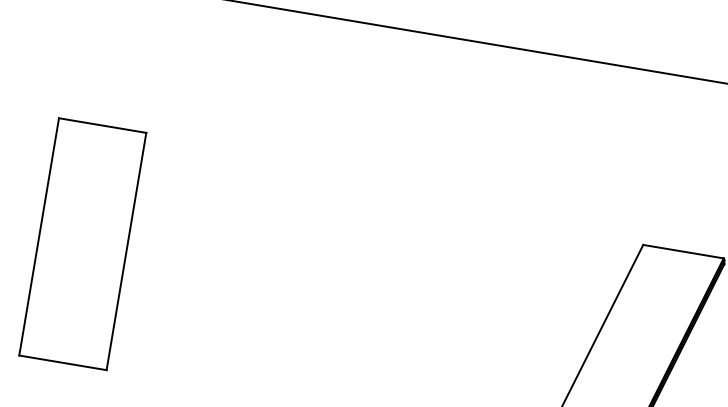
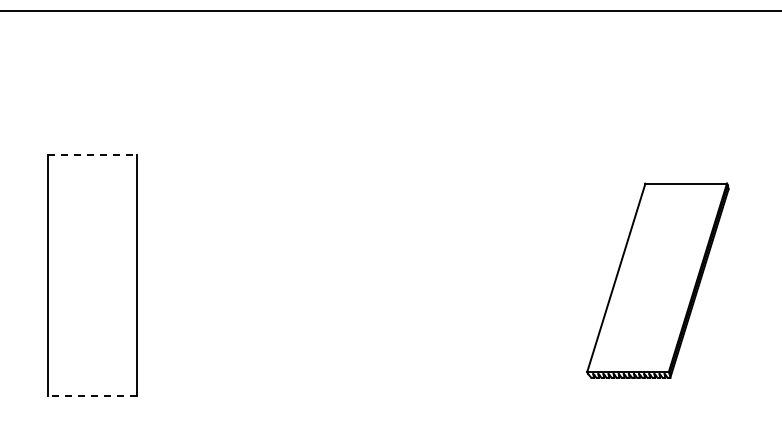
line: (103, 126) -> (93, 155), solid -> dashed
line: (62, 362) -> (92, 395), solid -> dashed

